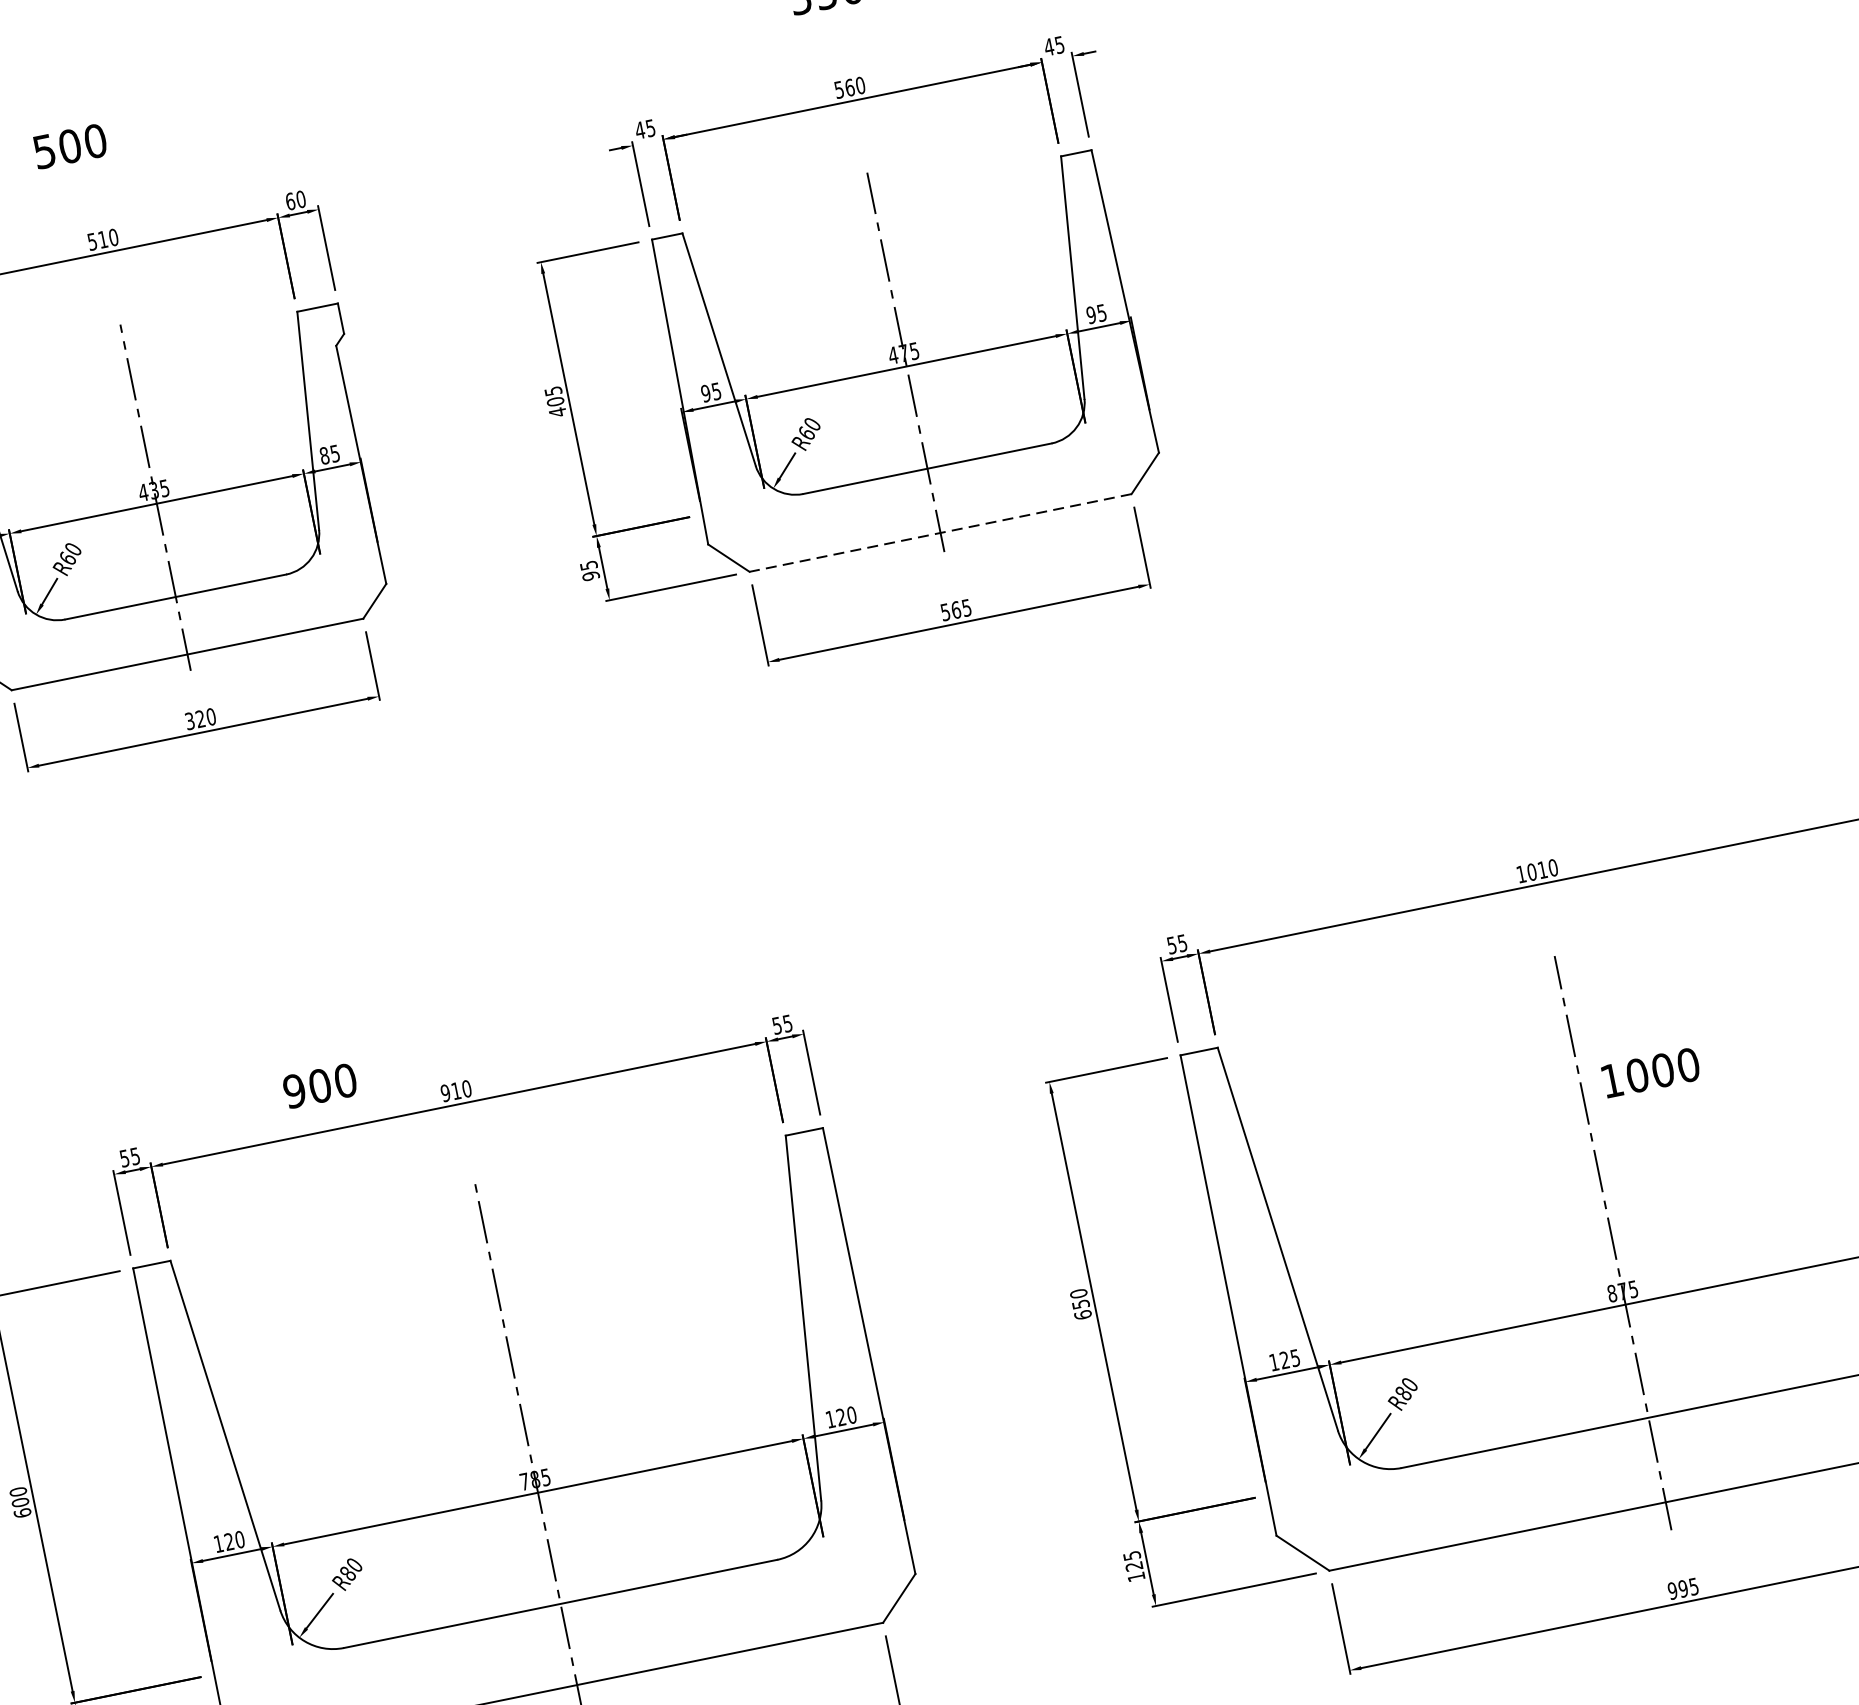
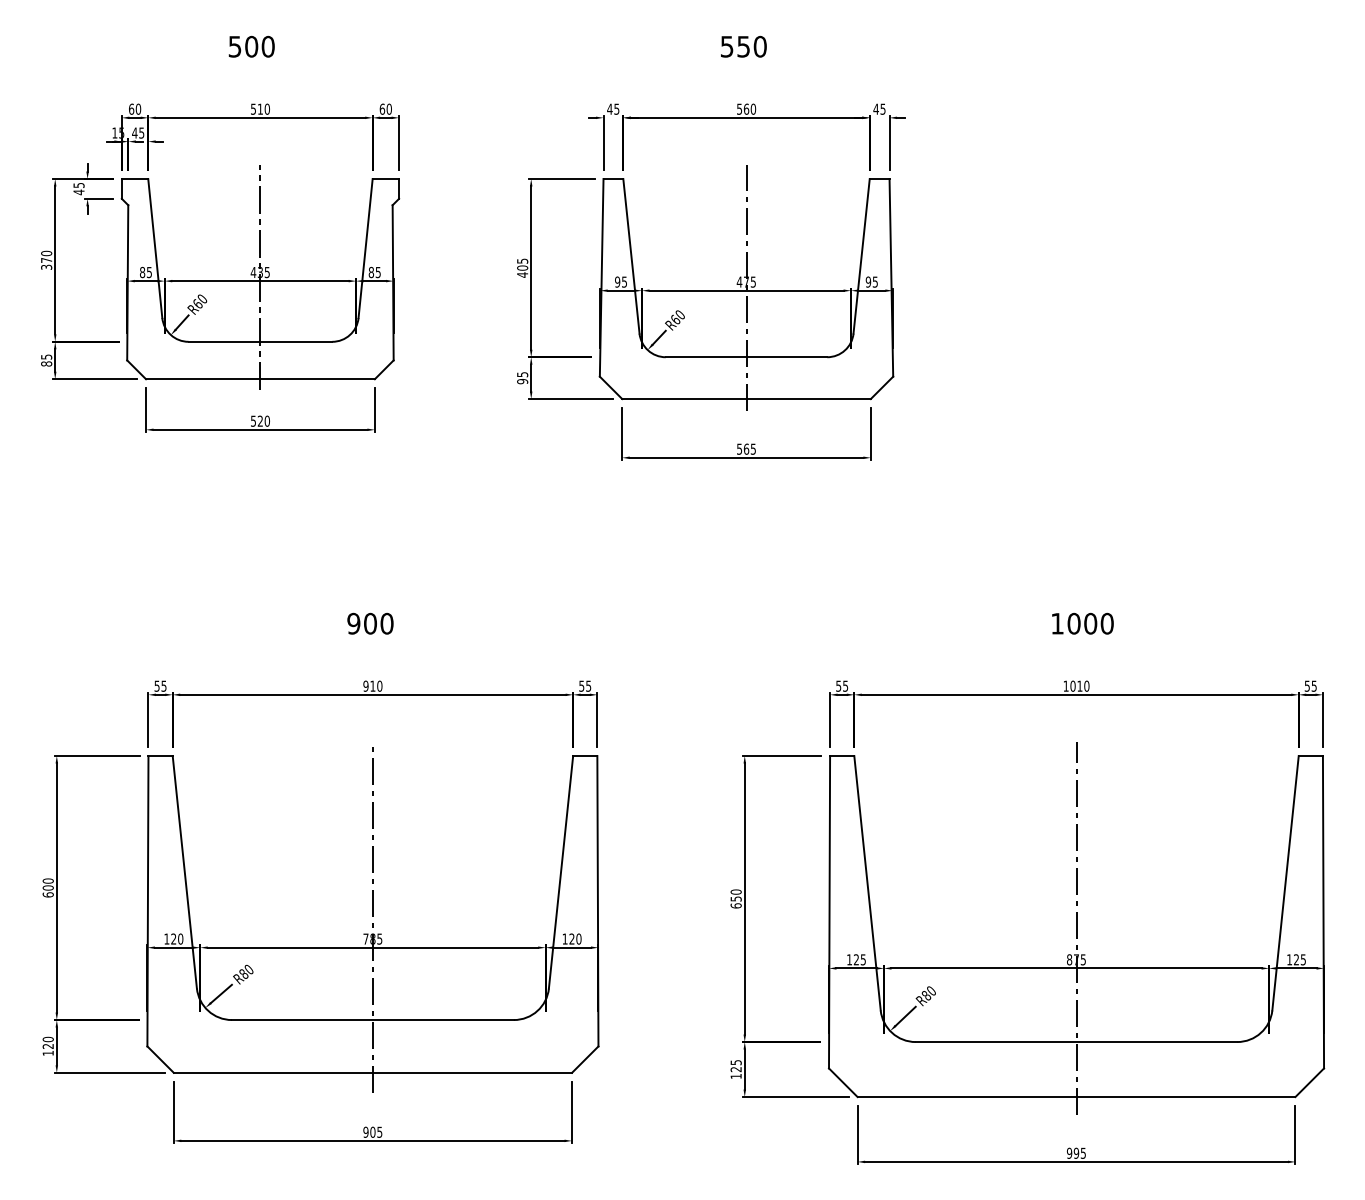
line: (940, 533) -> (746, 399), dashed -> solid
text: (189, 720) -> (253, 420), 320 -> 520
text: (1650, 1072) -> (1082, 623), moved
text: (320, 1085) -> (370, 623), moved

